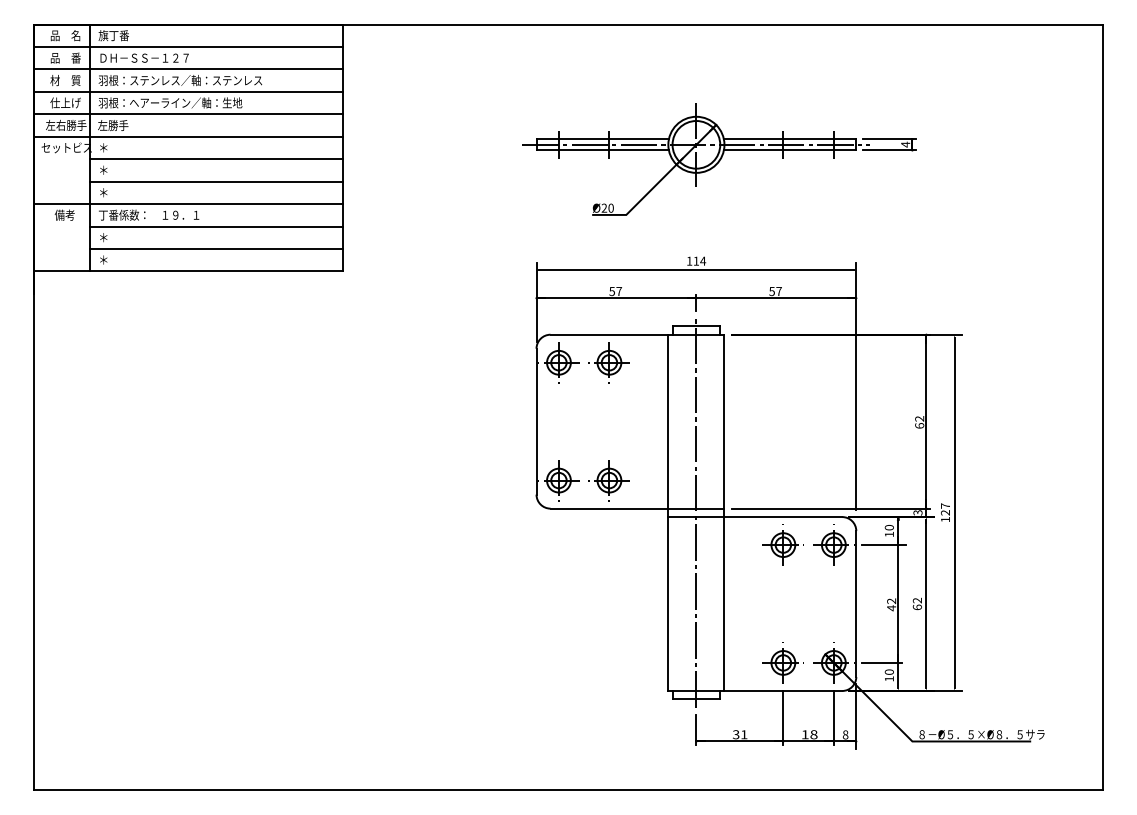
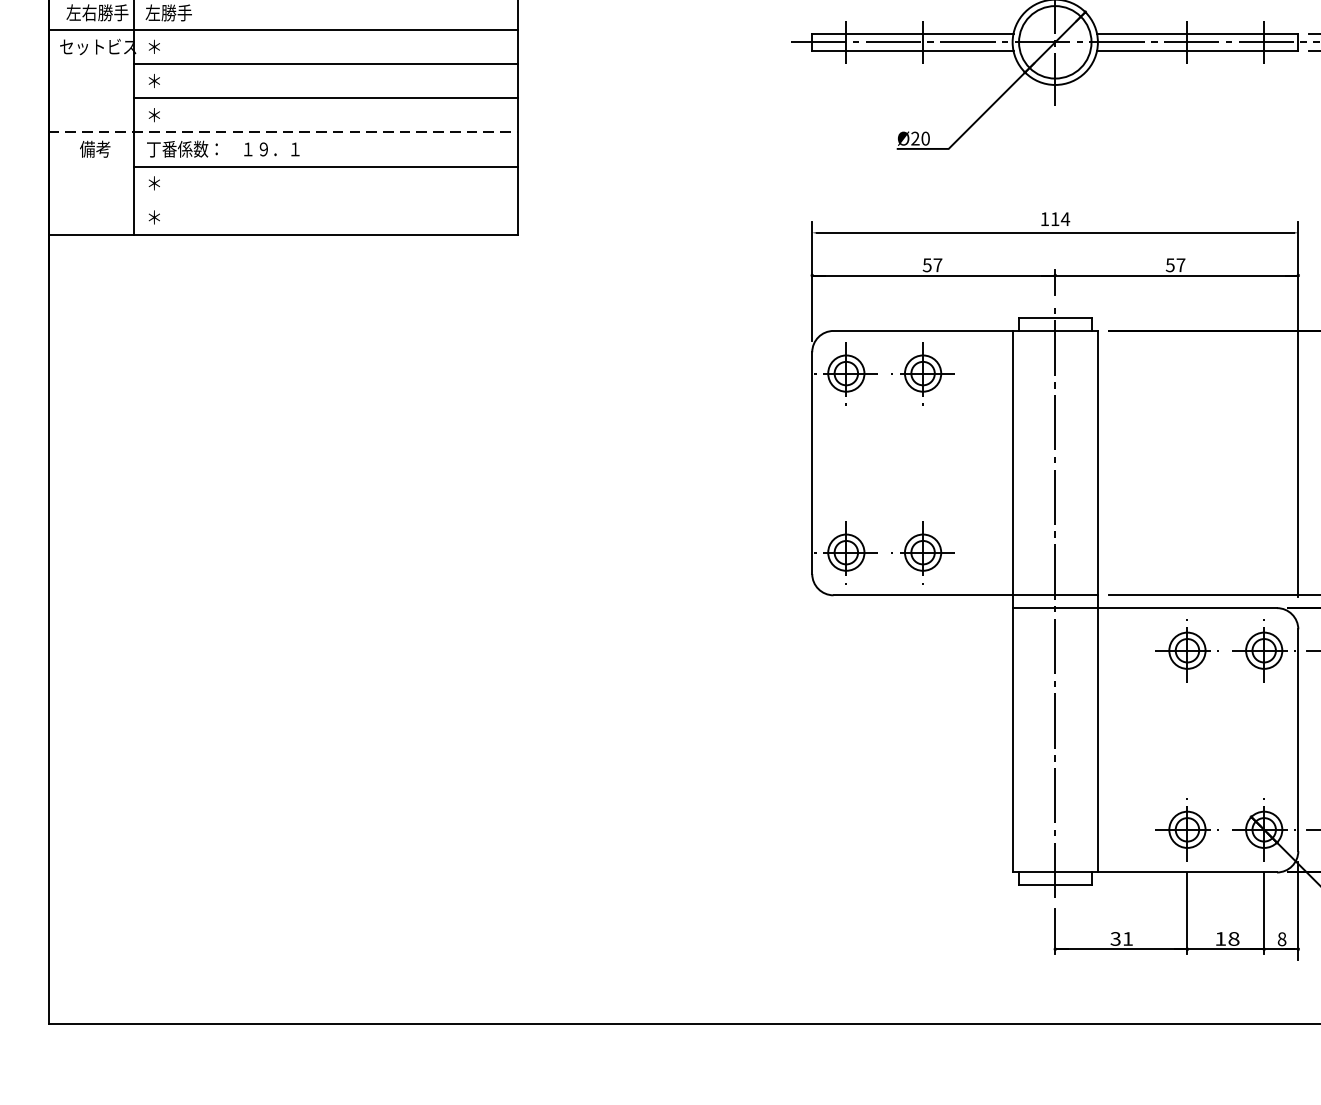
line: (188, 204) -> (283, 133), solid -> dashed
line: (216, 249) -> (325, 201), removed

